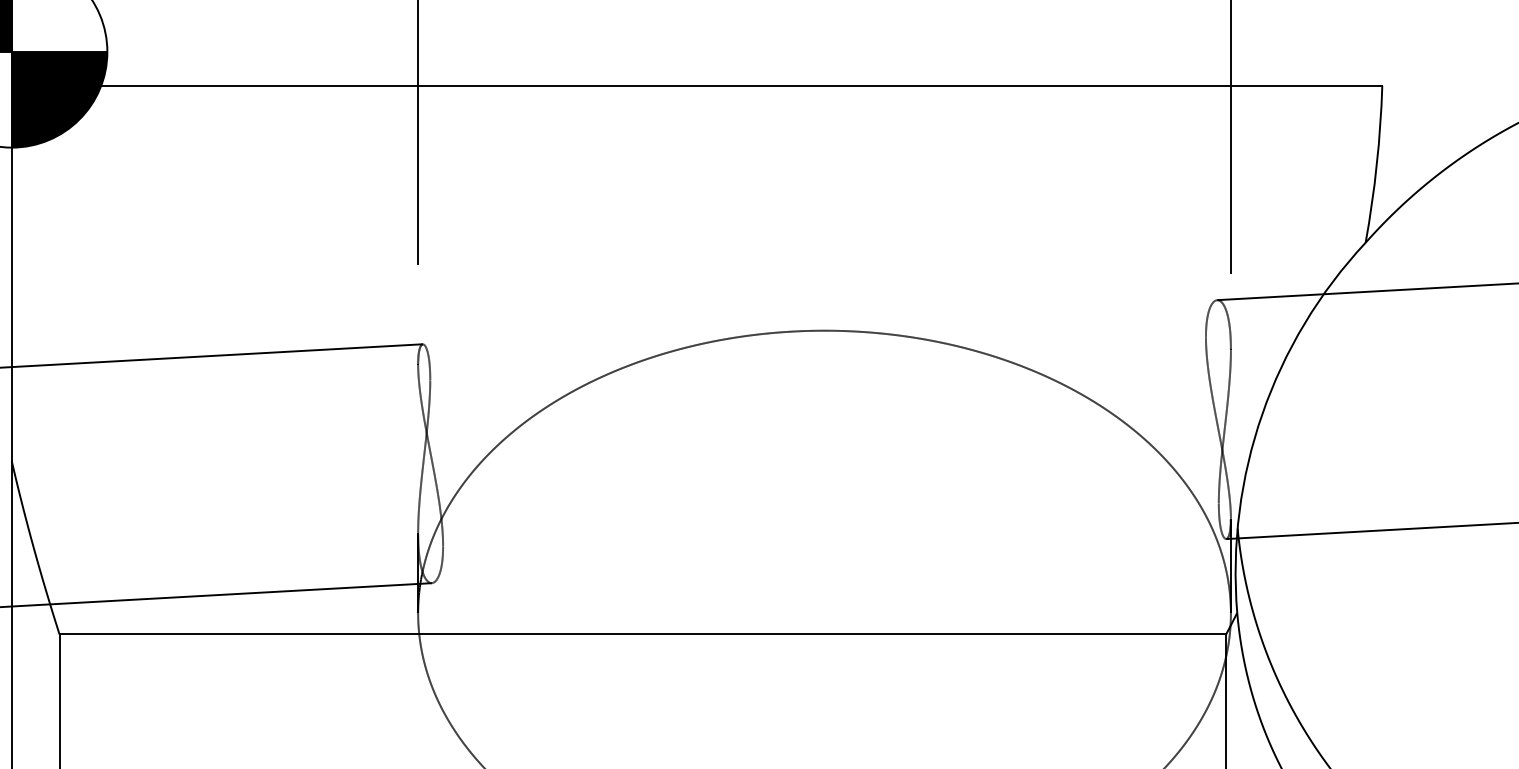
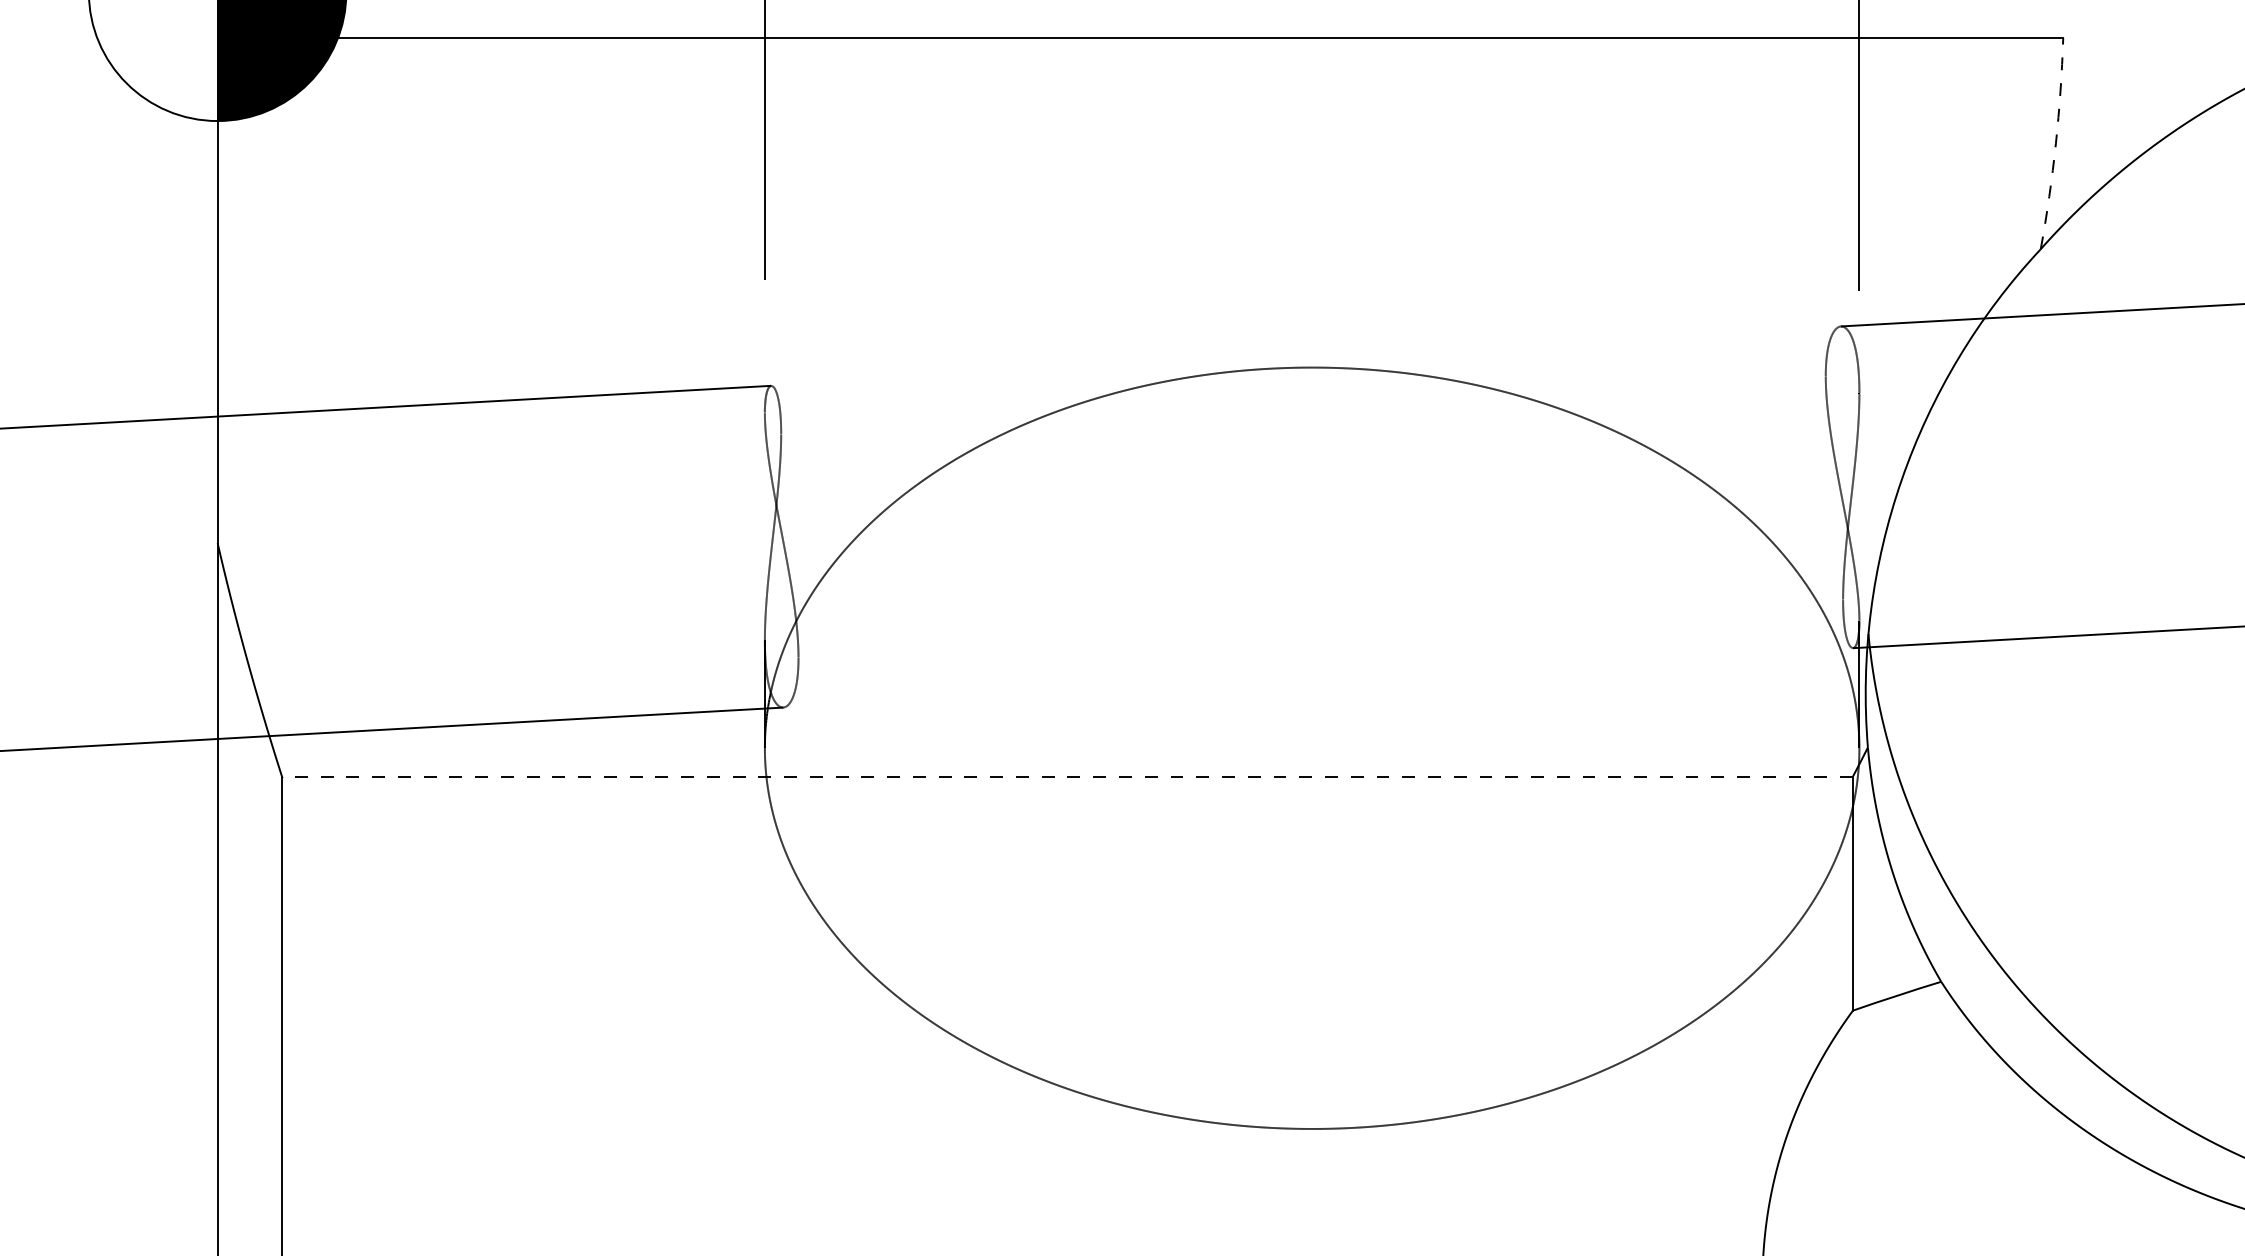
arc: (1376, 164) -> (2055, 143), solid -> dashed
line: (642, 634) -> (1066, 776), solid -> dashed

